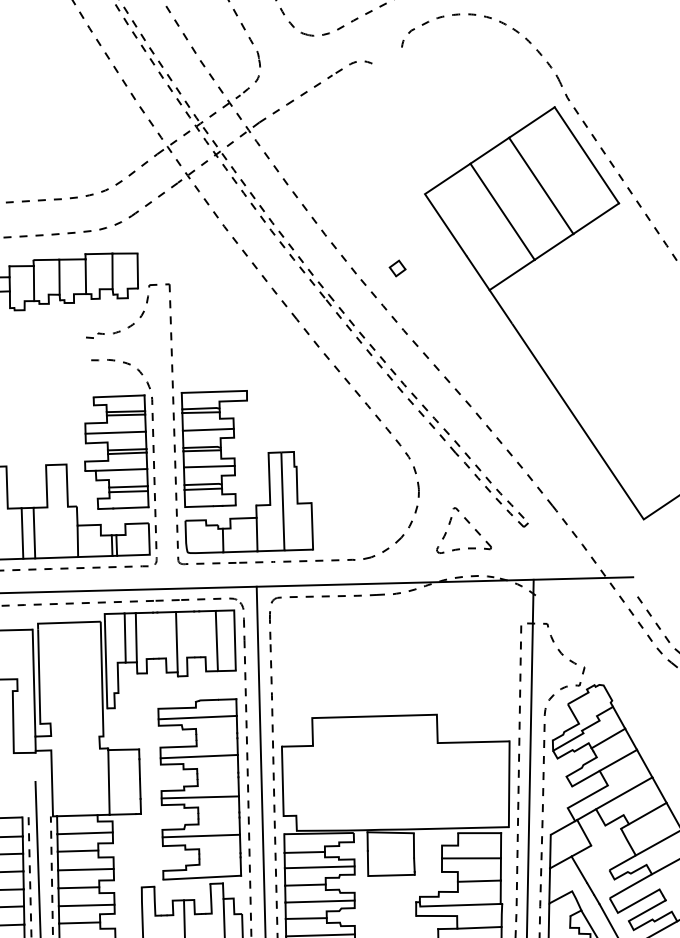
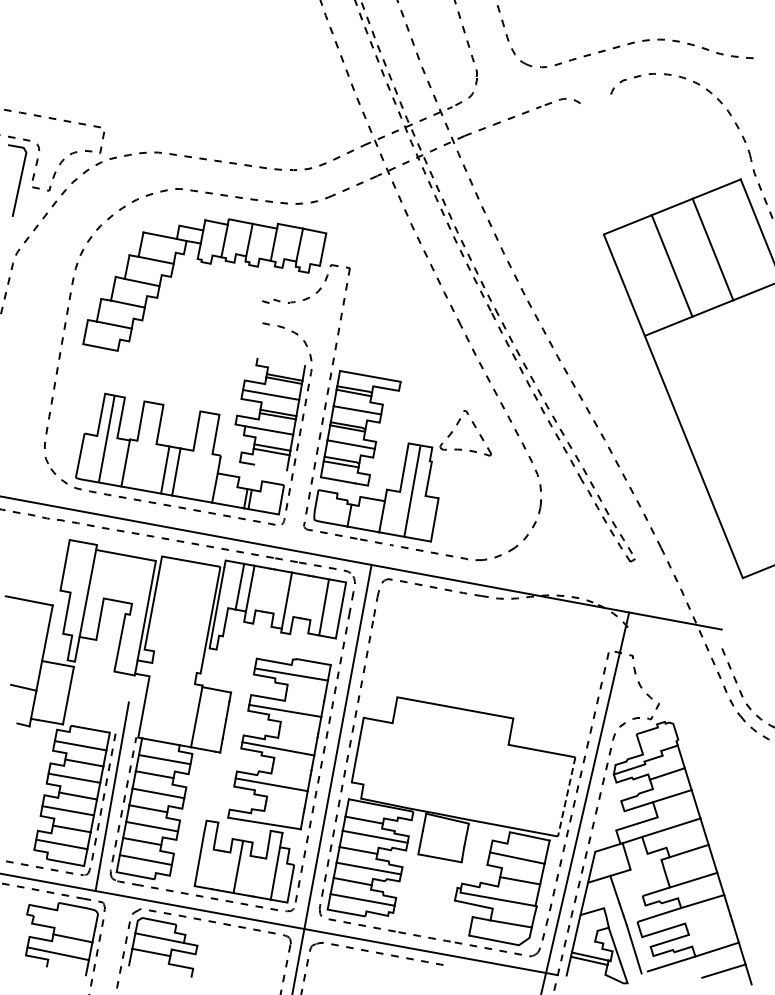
part: (397, 268) -> (563, 297), removed
line: (119, 395) -> (281, 361), removed
line: (130, 507) -> (270, 467), removed
part: (468, 523) -> (474, 427), moved
line: (508, 783) -> (566, 796), solid -> dashed

